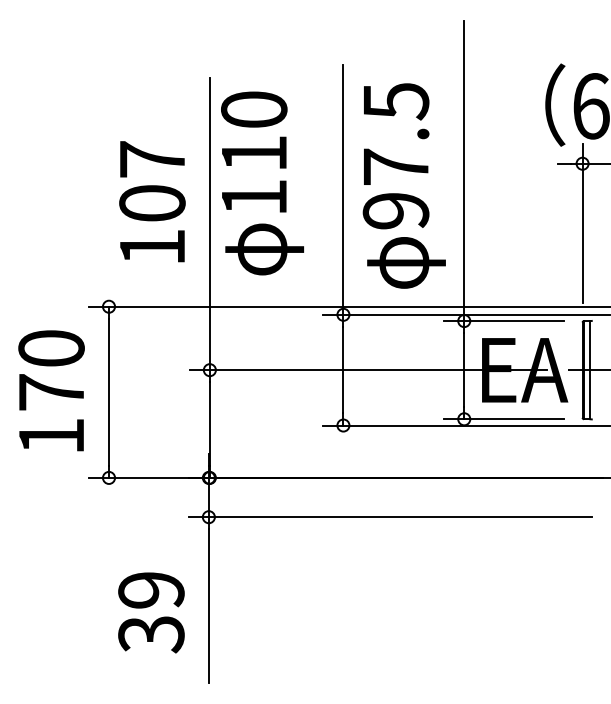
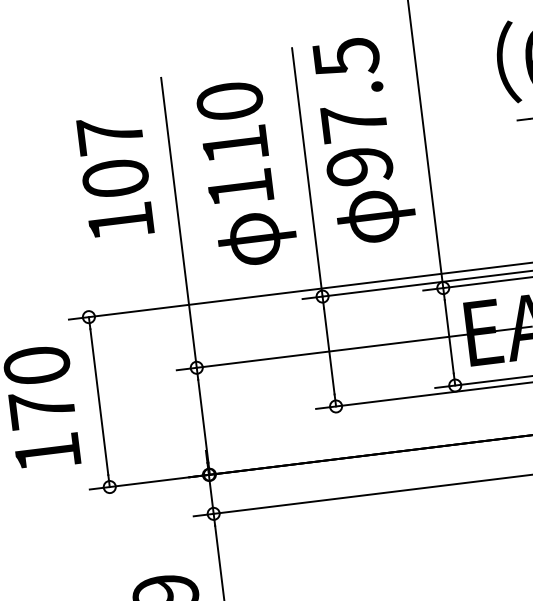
text: (262, 183) -> (247, 173), moved
text: (403, 185) -> (363, 140), moved
text: (152, 201) -> (115, 176), moved

